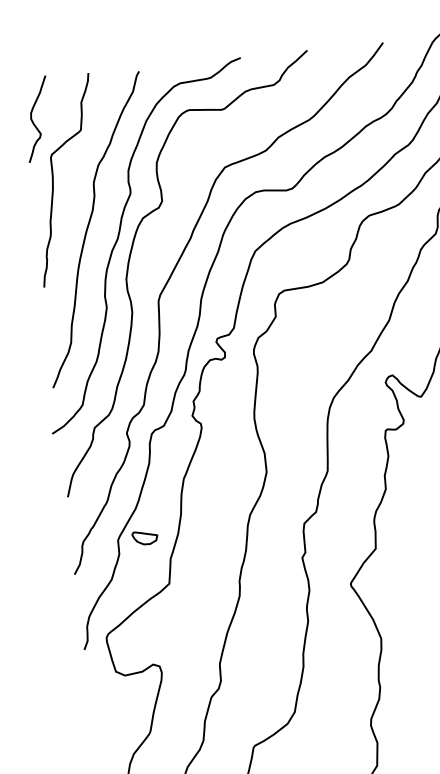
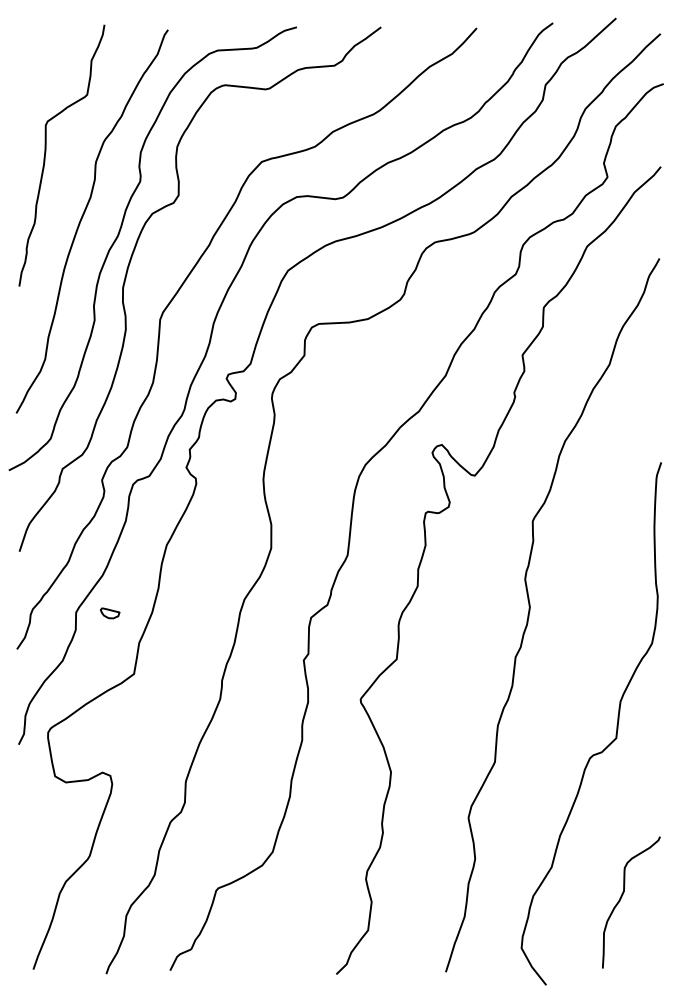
curve: (32, 120) -> (28, 76), removed
part: (144, 538) -> (109, 613), size x0.6

